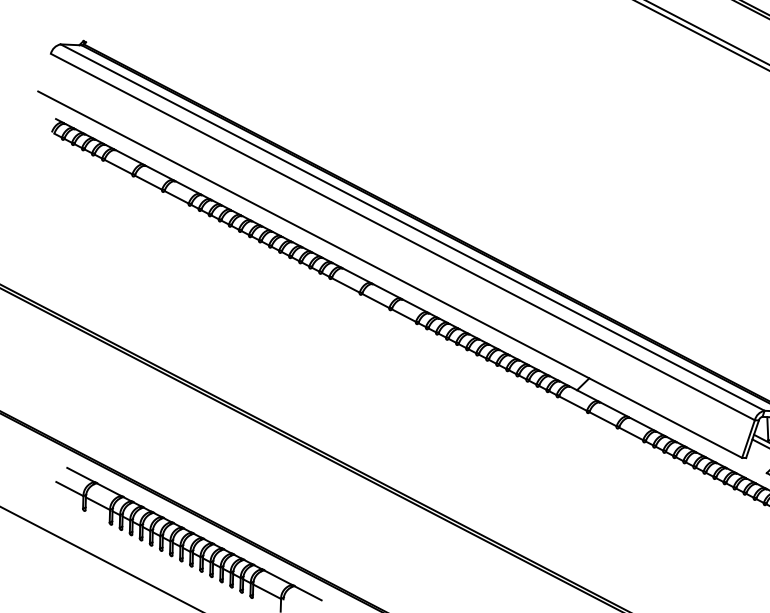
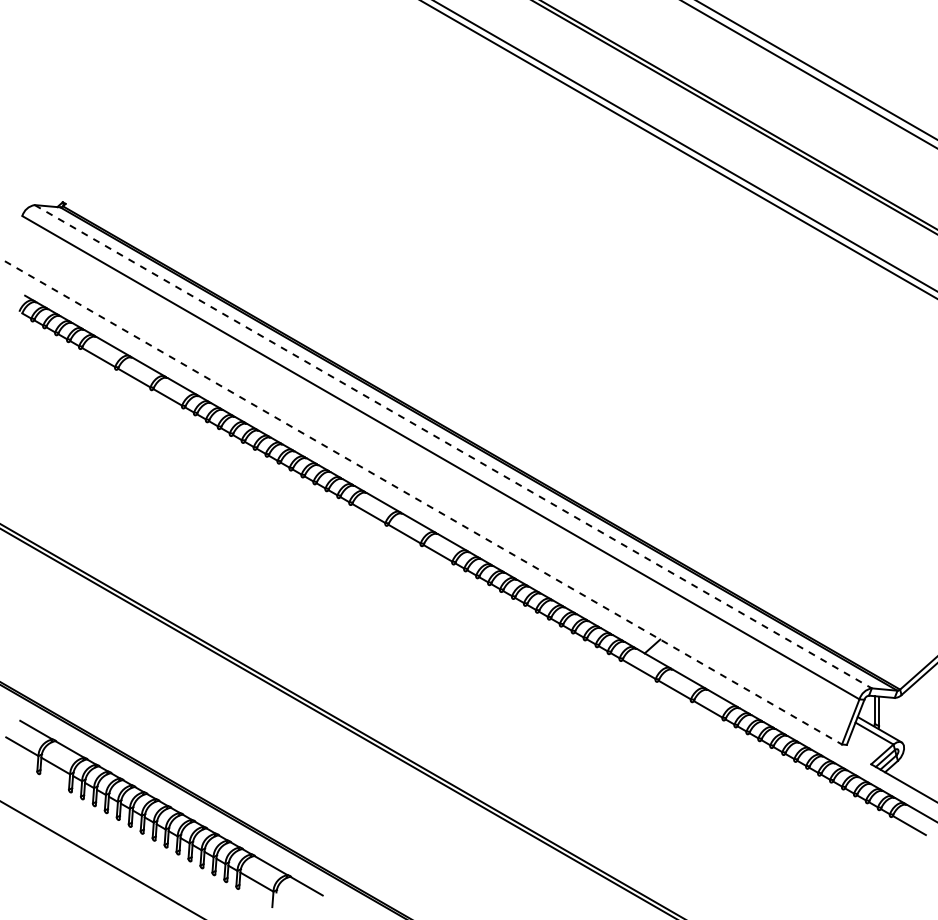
line: (412, 227) -> (453, 446), solid -> dashed
line: (390, 275) -> (423, 503), solid -> dashed

